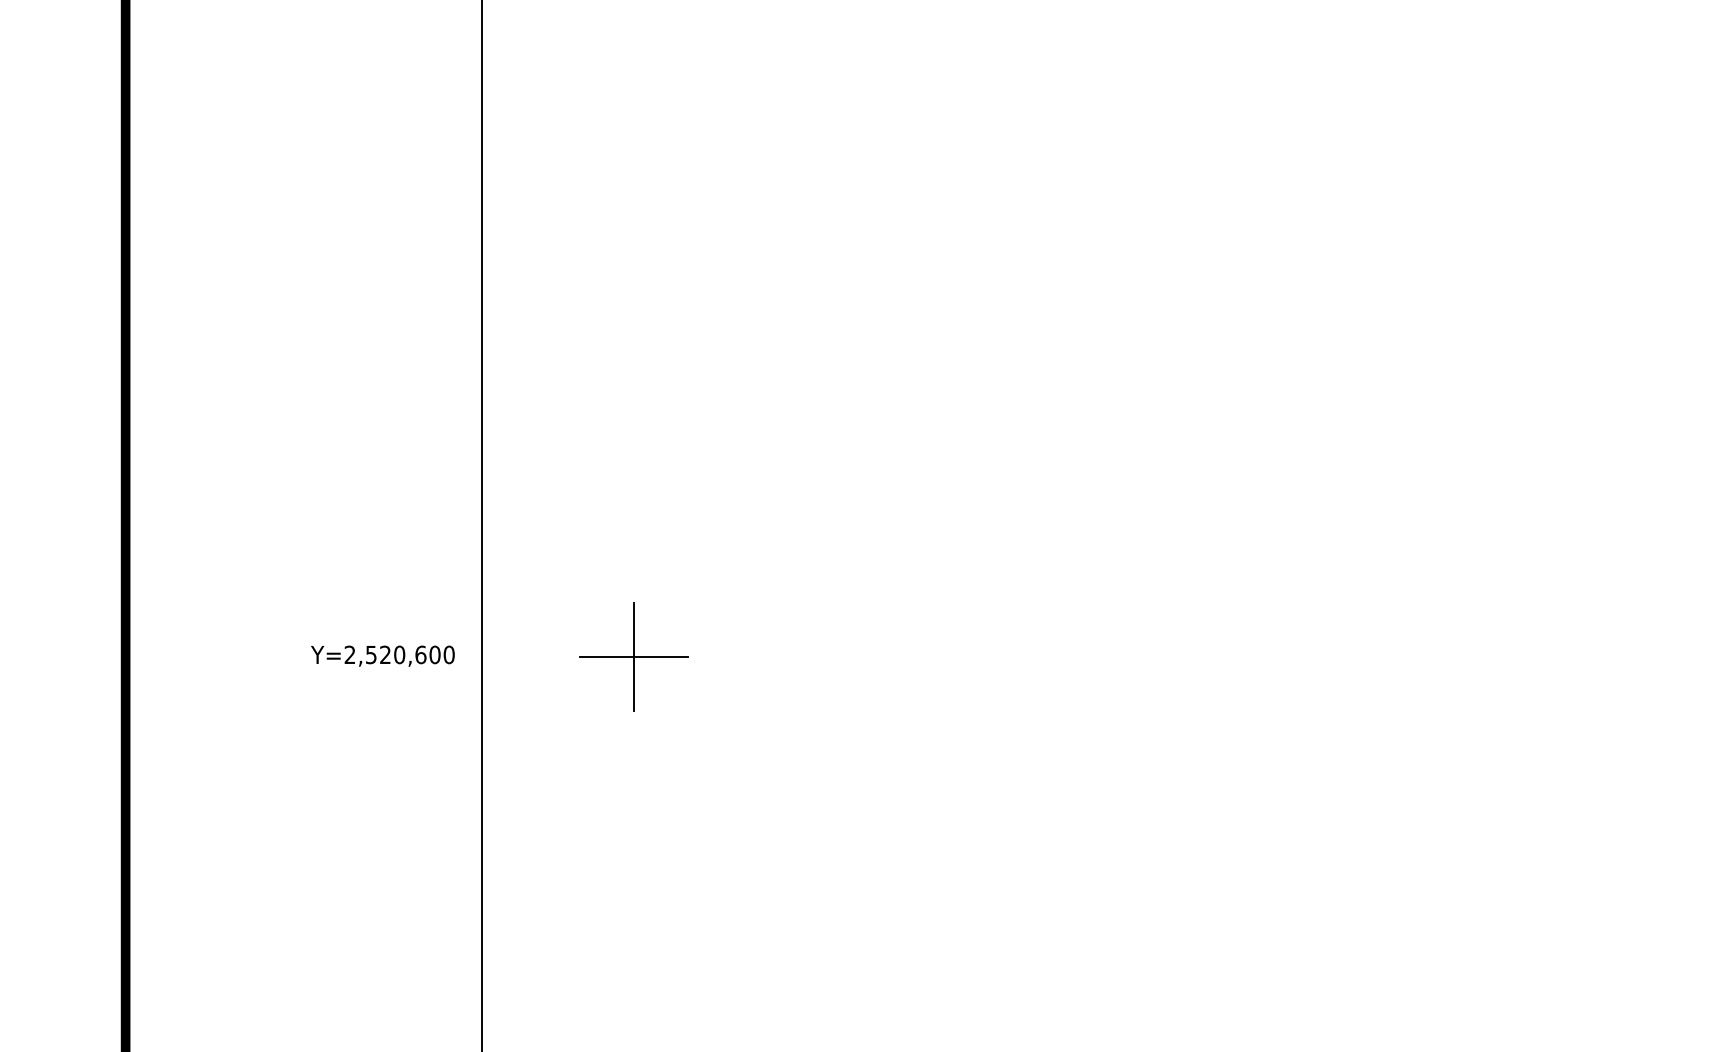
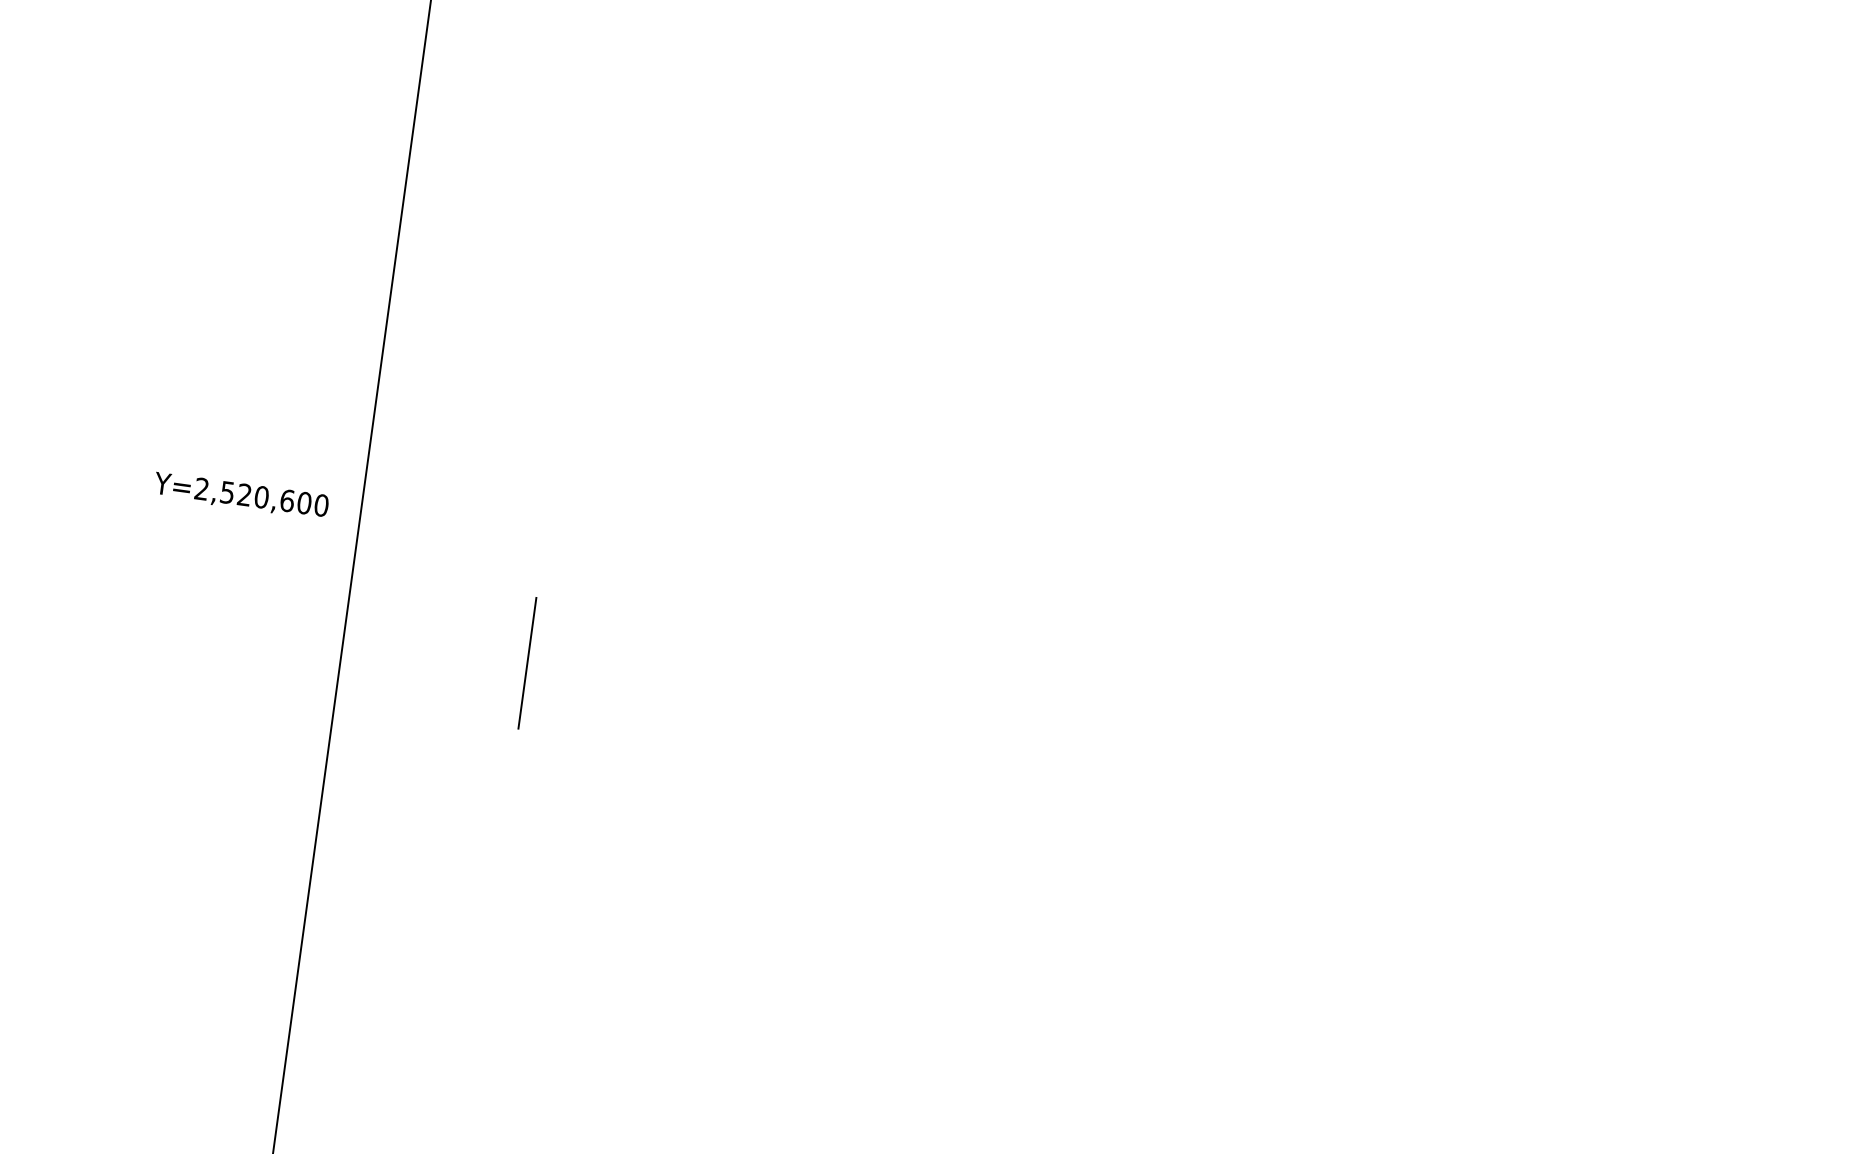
text: (382, 655) -> (240, 495), moved
line: (634, 657) -> (527, 663), removed

